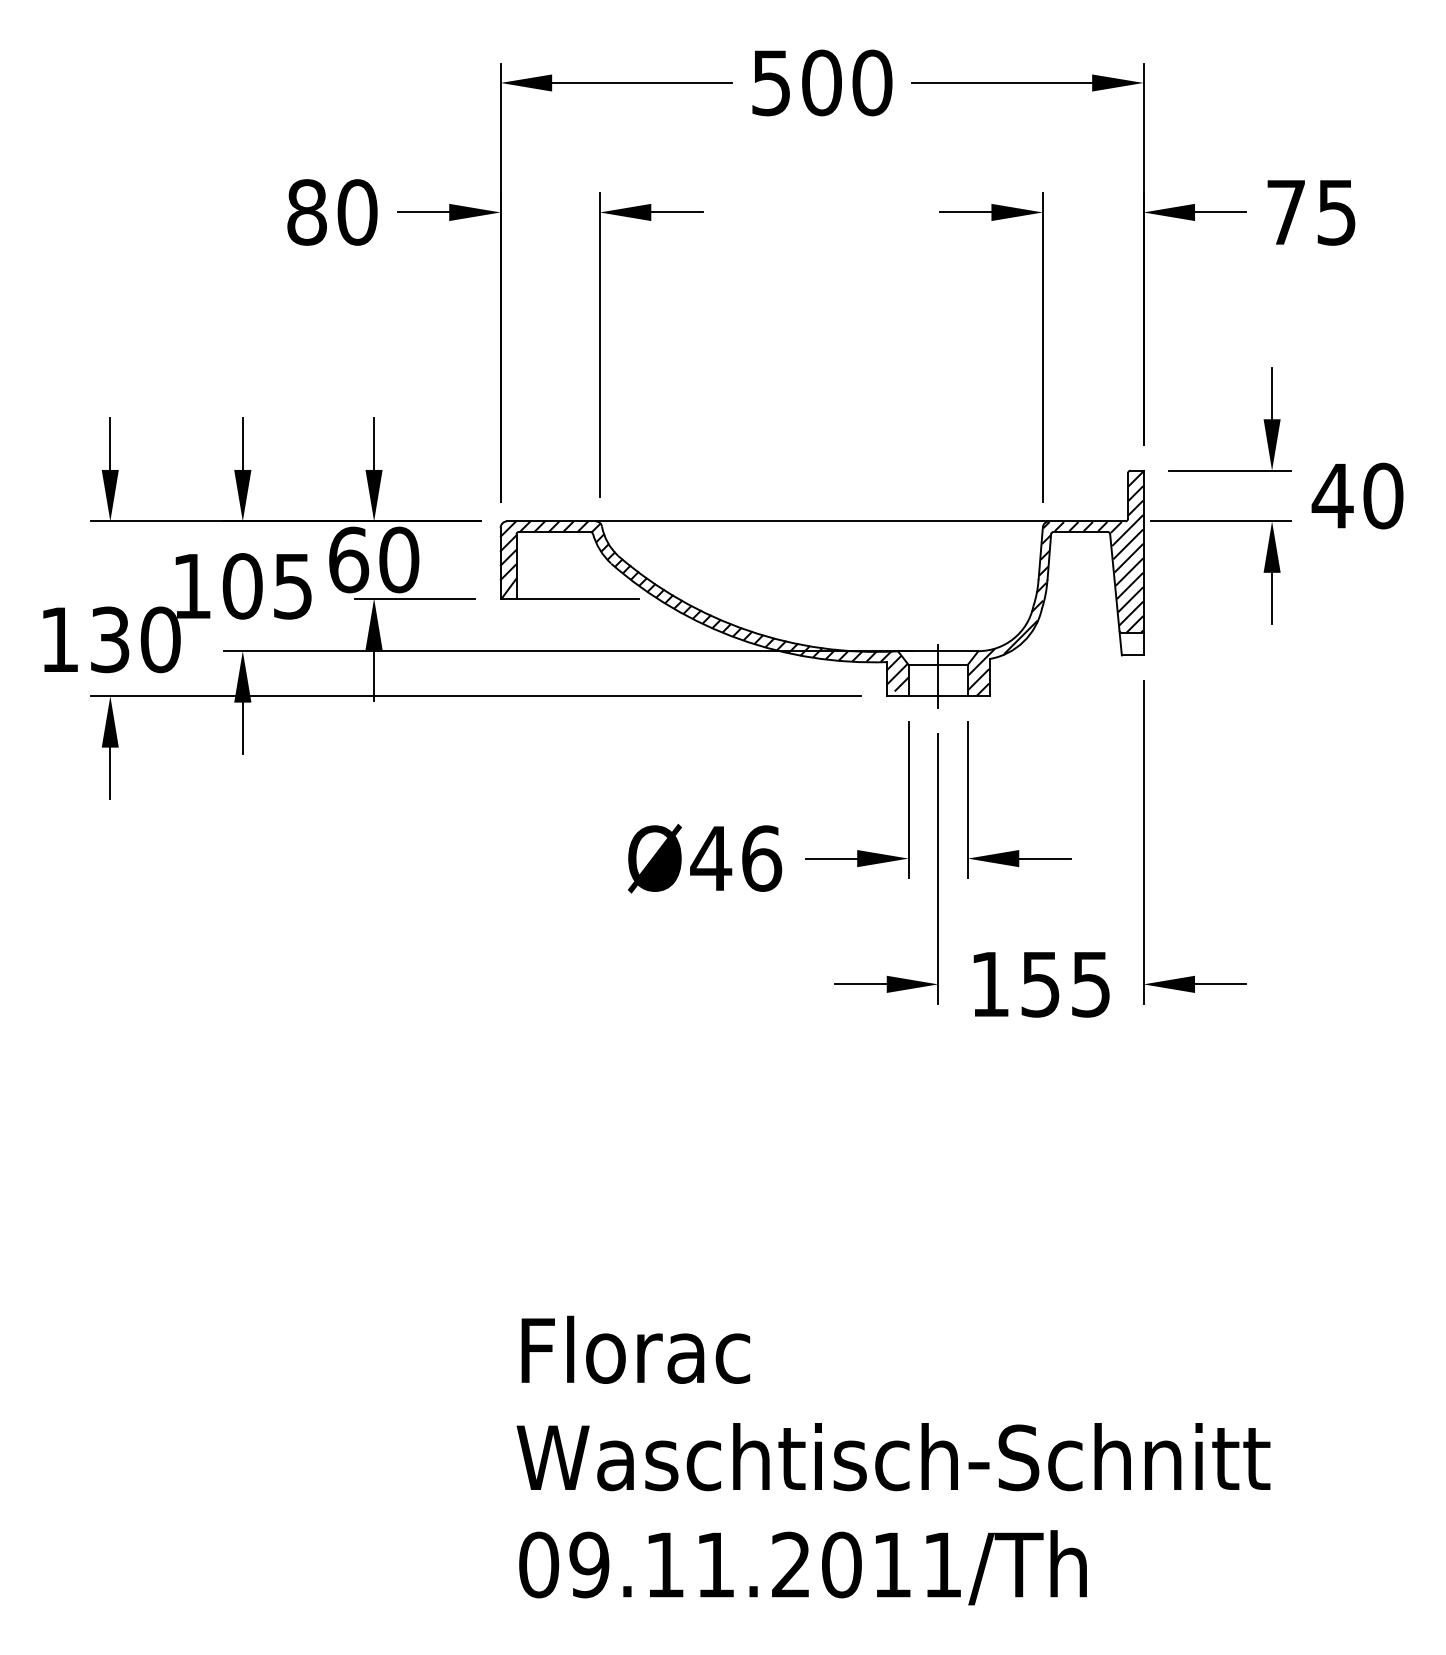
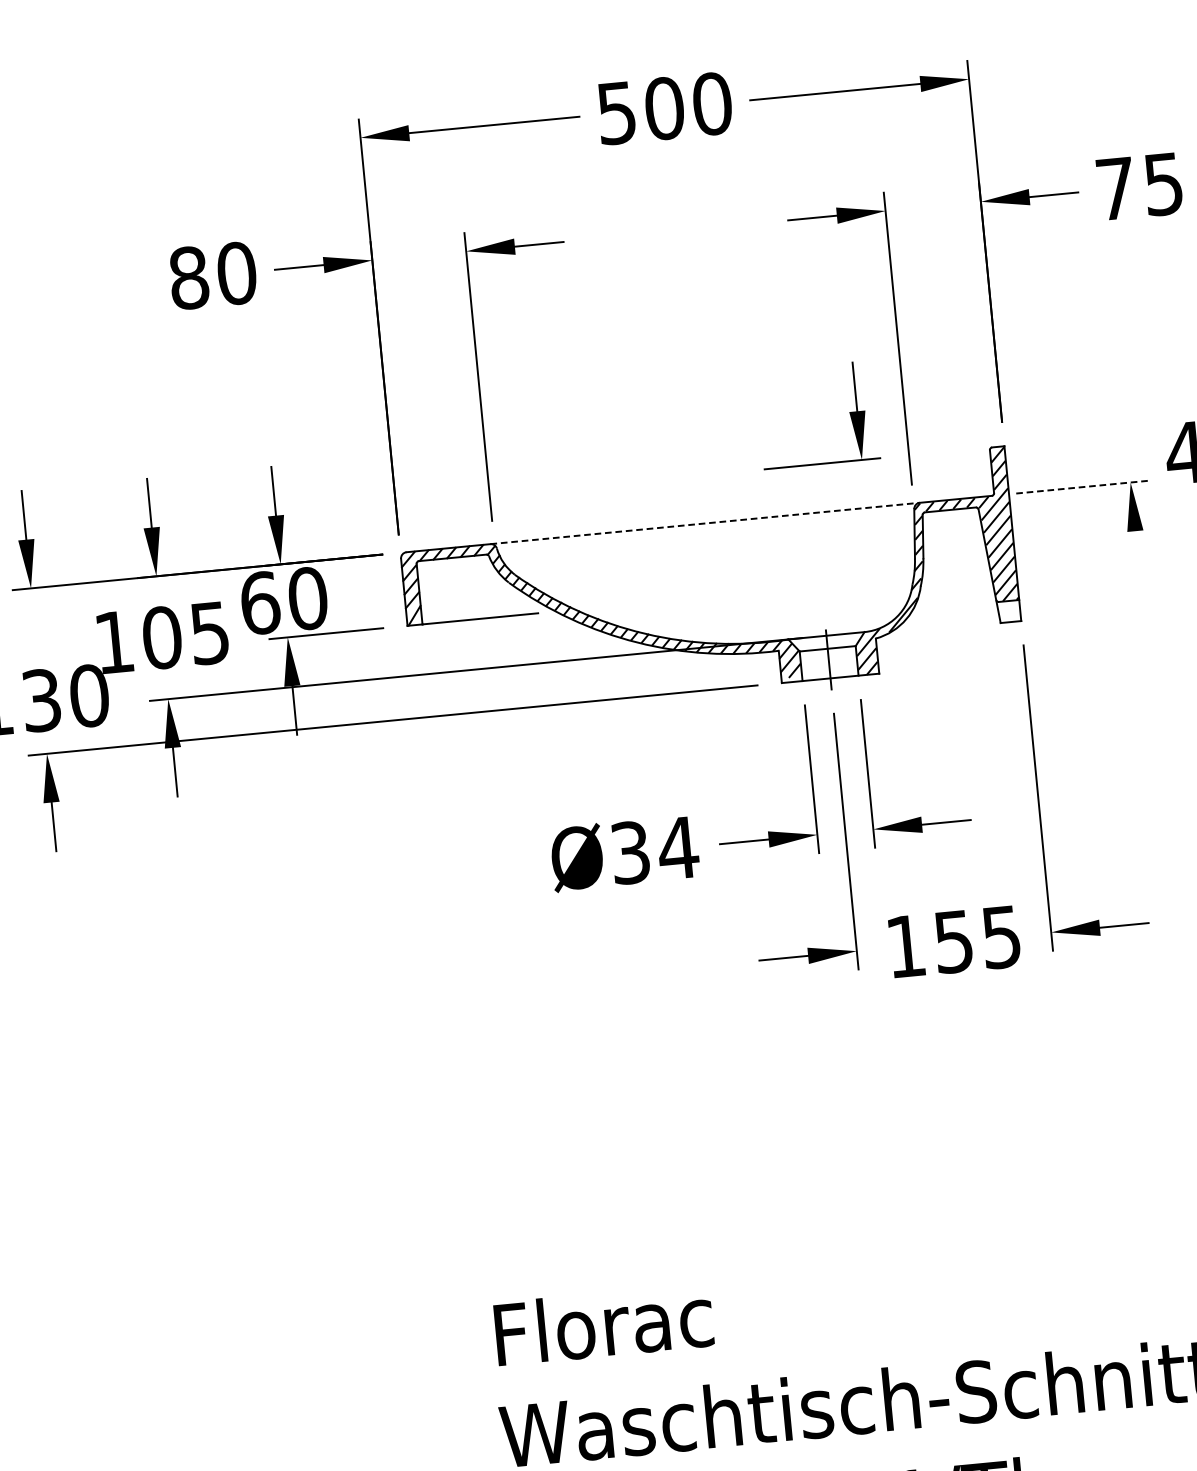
part: (1263, 419) -> (849, 412), moved
line: (822, 521) -> (705, 523), solid -> dashed
line: (1221, 521) -> (1082, 487), solid -> dashed
line: (1272, 598) -> (1138, 555), removed
text: (736, 858) -> (654, 850), Ø46 -> Ø34

